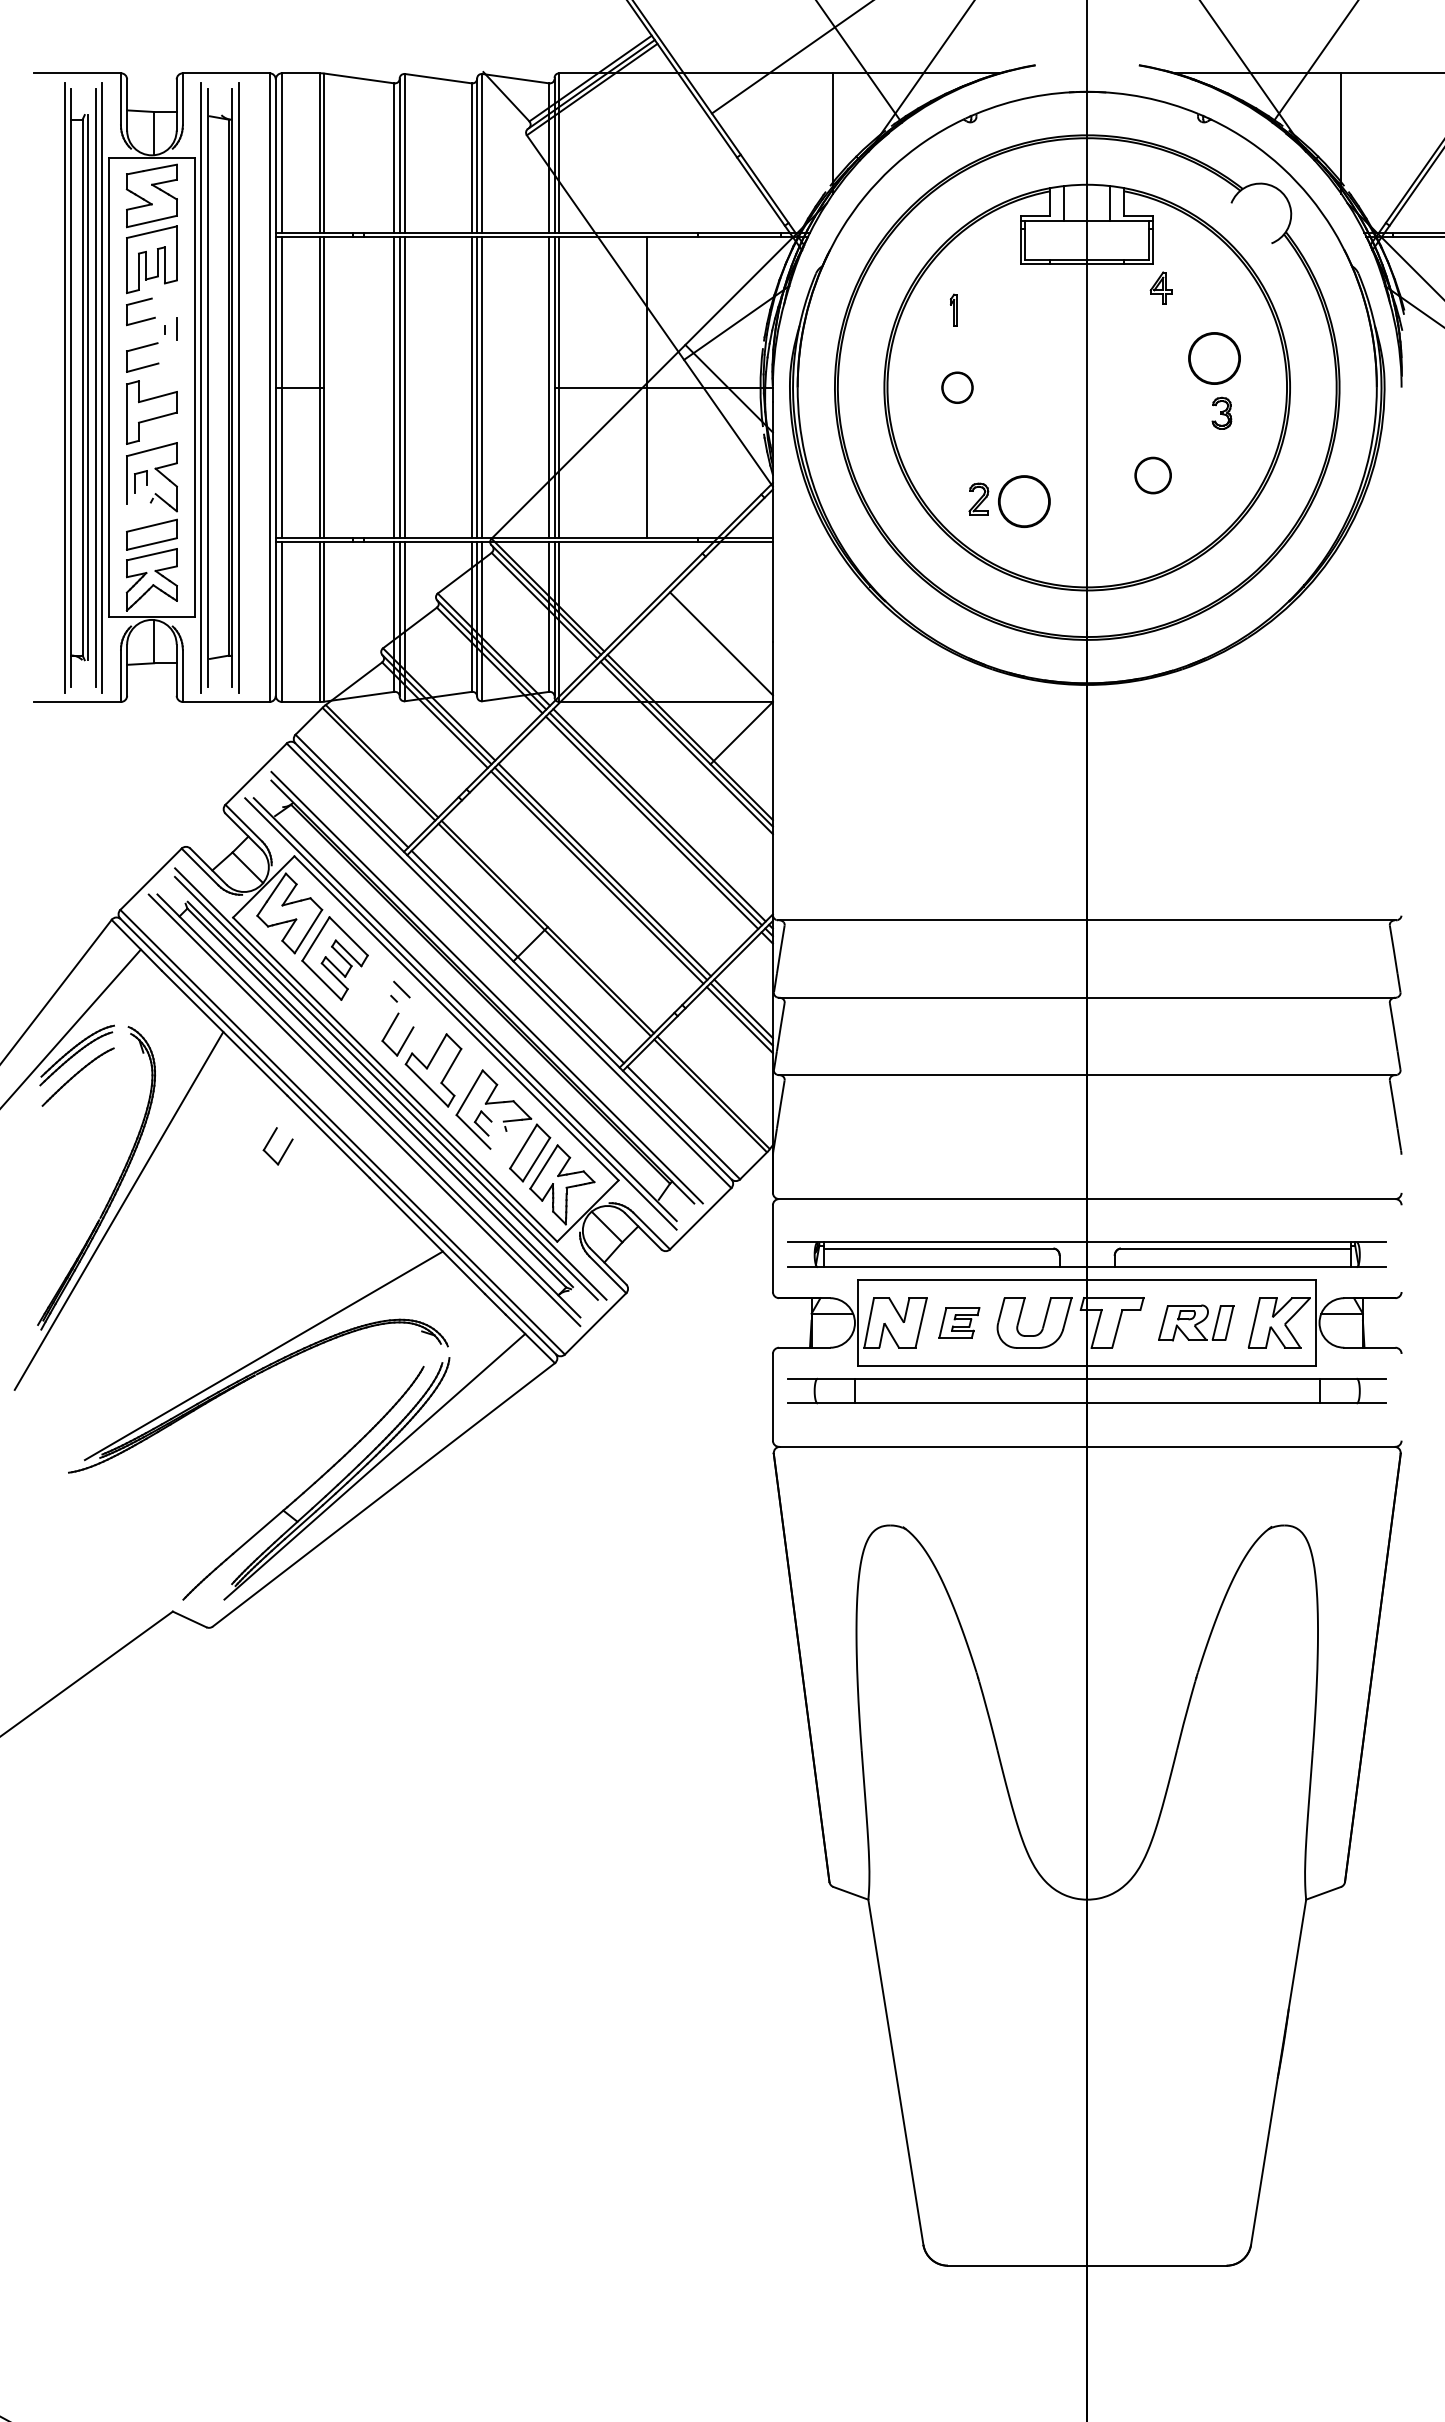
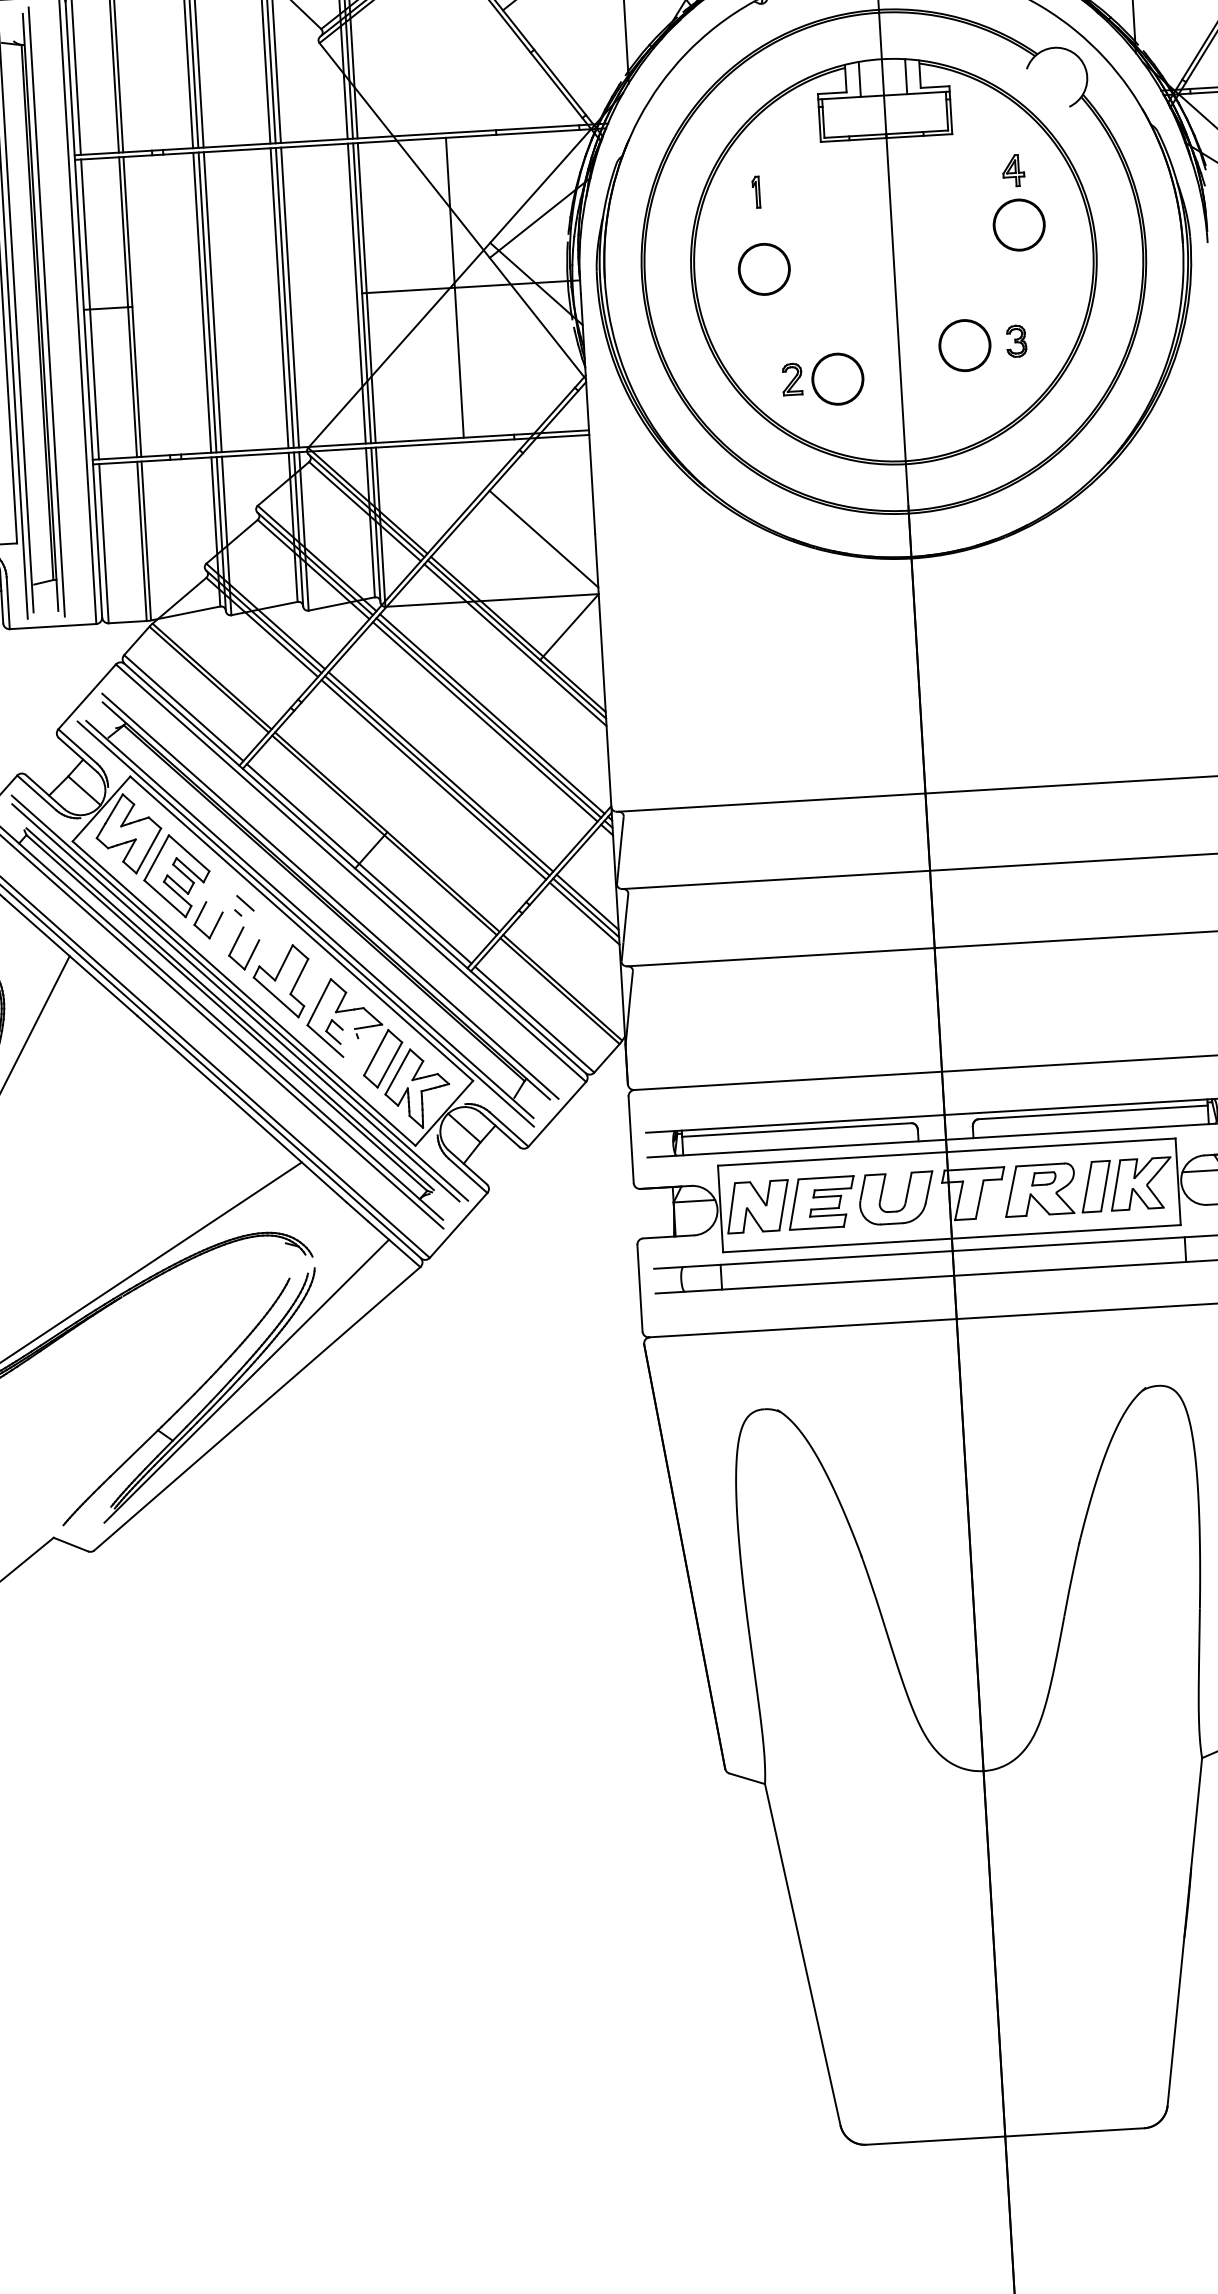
part: (1160, 287) -> (1012, 170), moved
circle: (957, 387) -> (764, 269), size x1.67
part: (1221, 412) -> (1016, 340), moved
circle: (1152, 475) -> (964, 345), size x1.43
part: (285, 1149) -> (216, 922), moved
part: (959, 1322) -> (821, 1202), size x1.67
part: (1196, 1322) -> (1058, 1188), size x1.43

